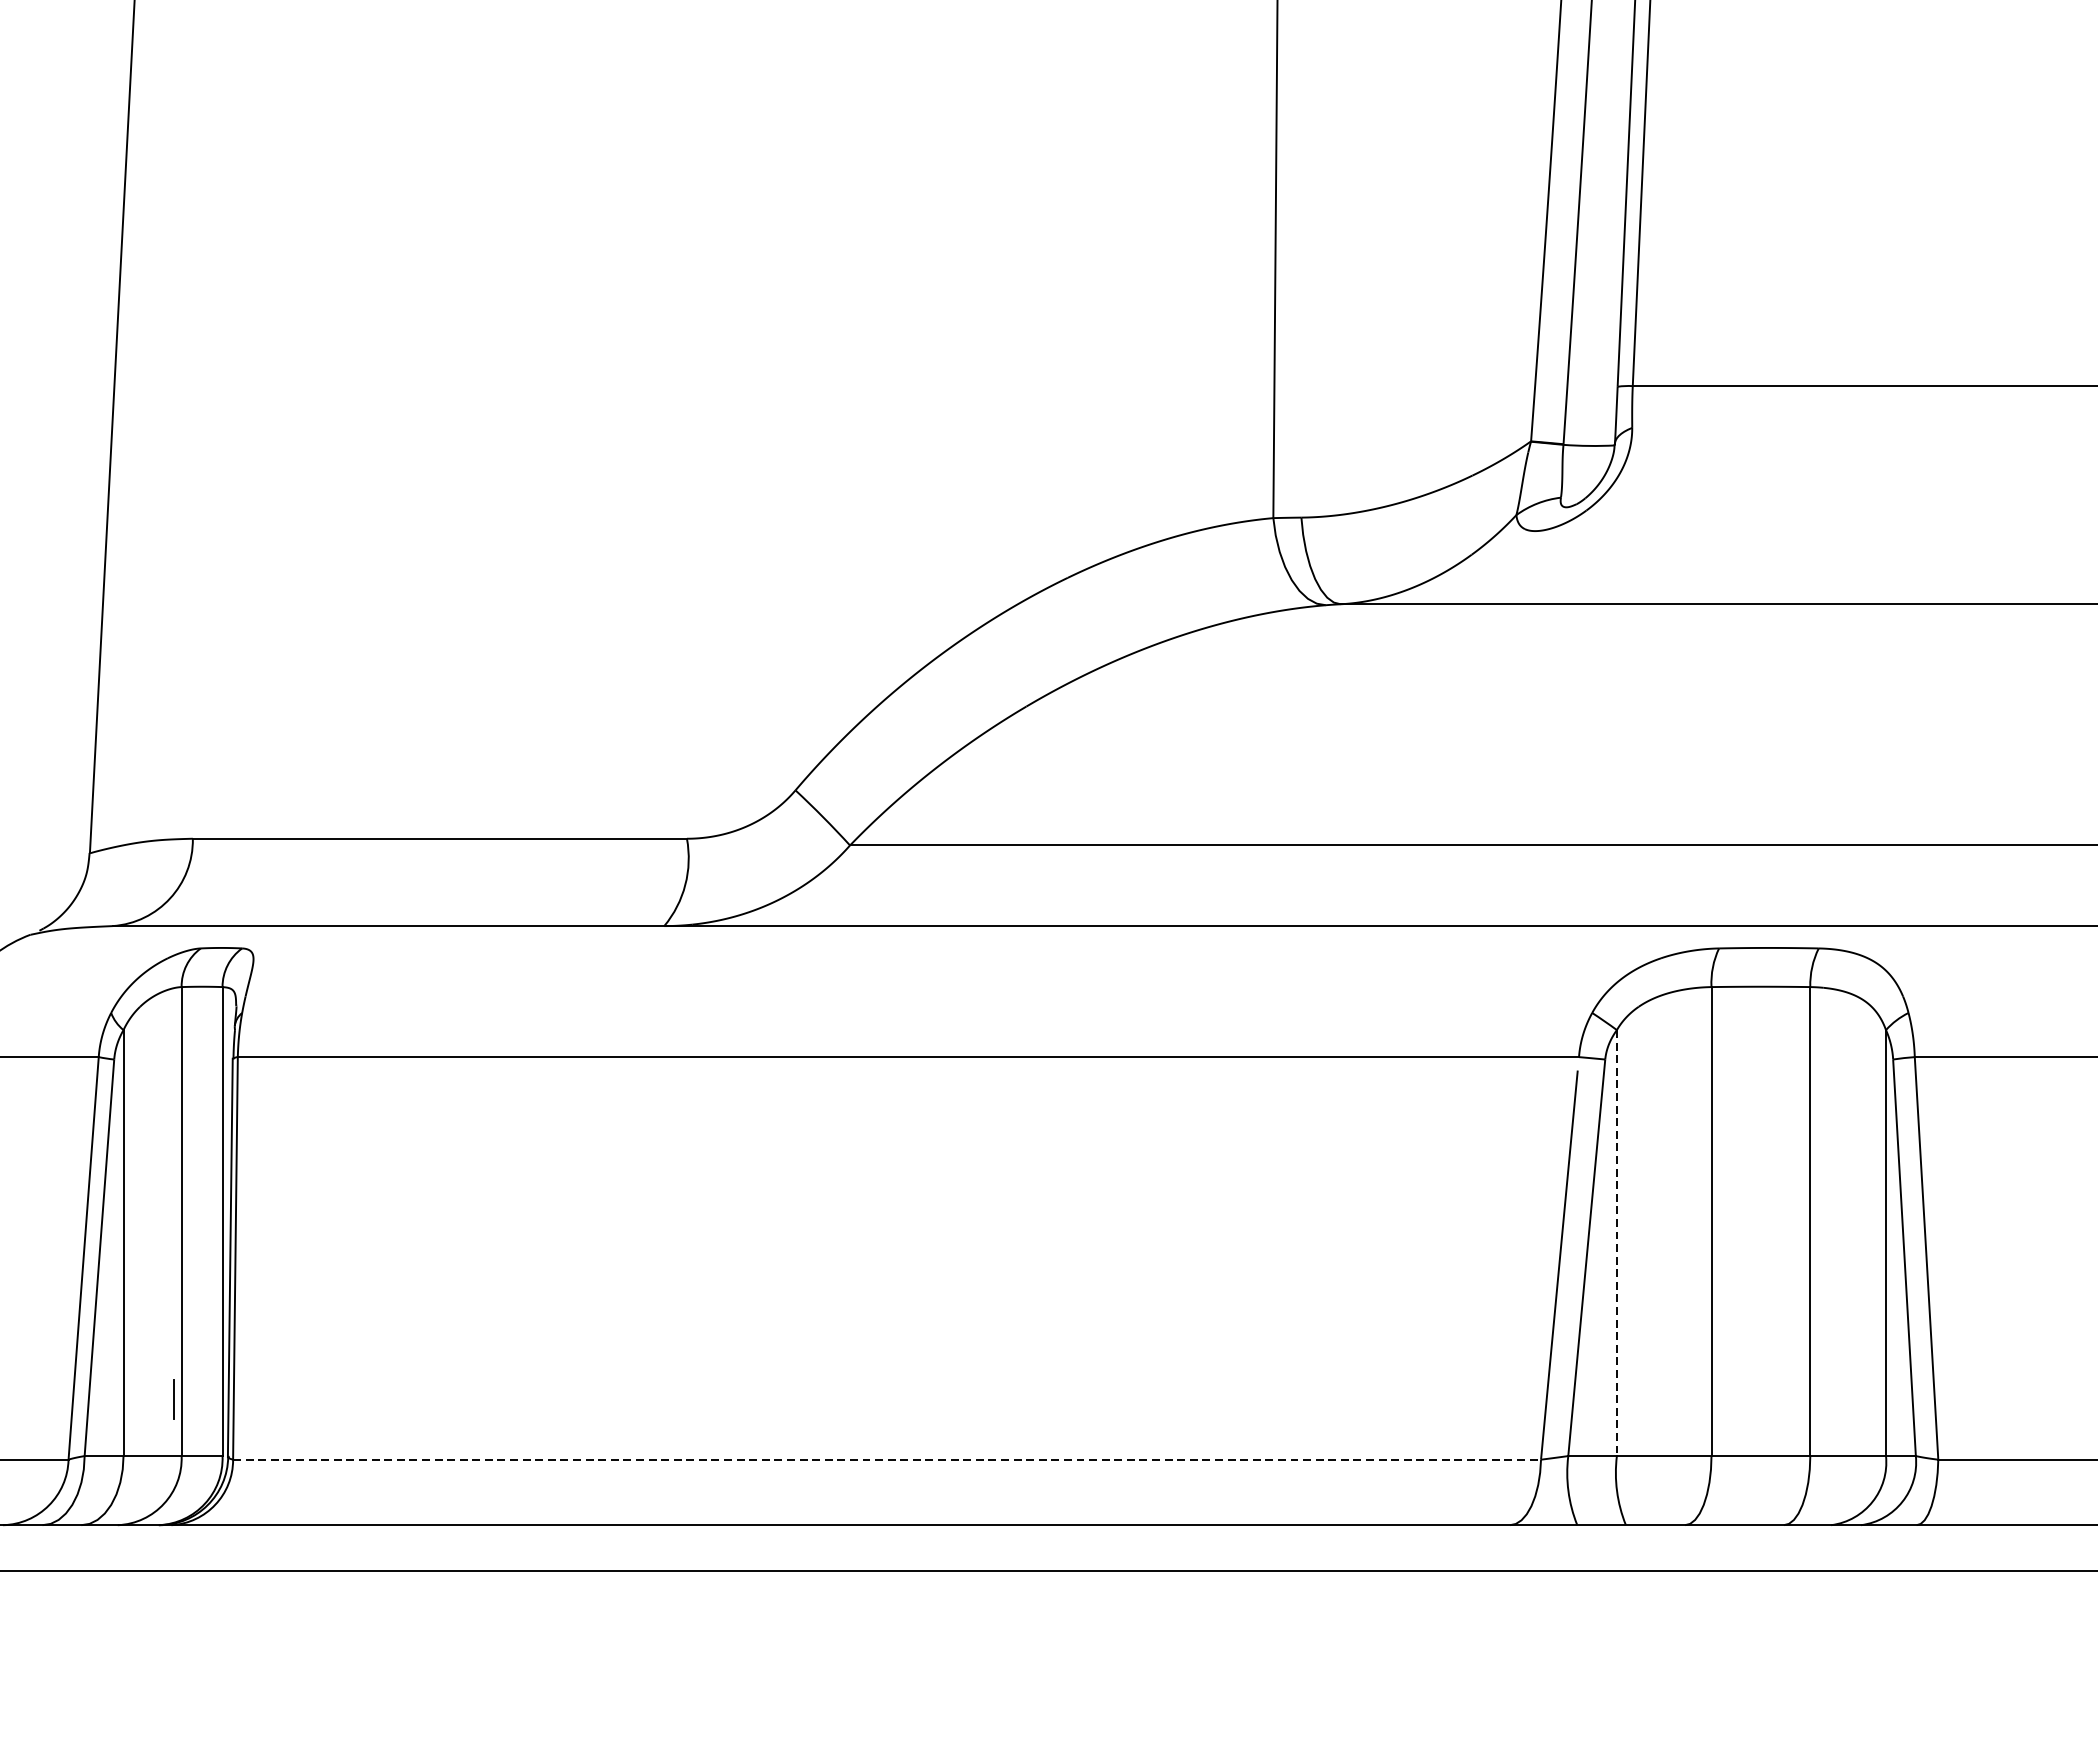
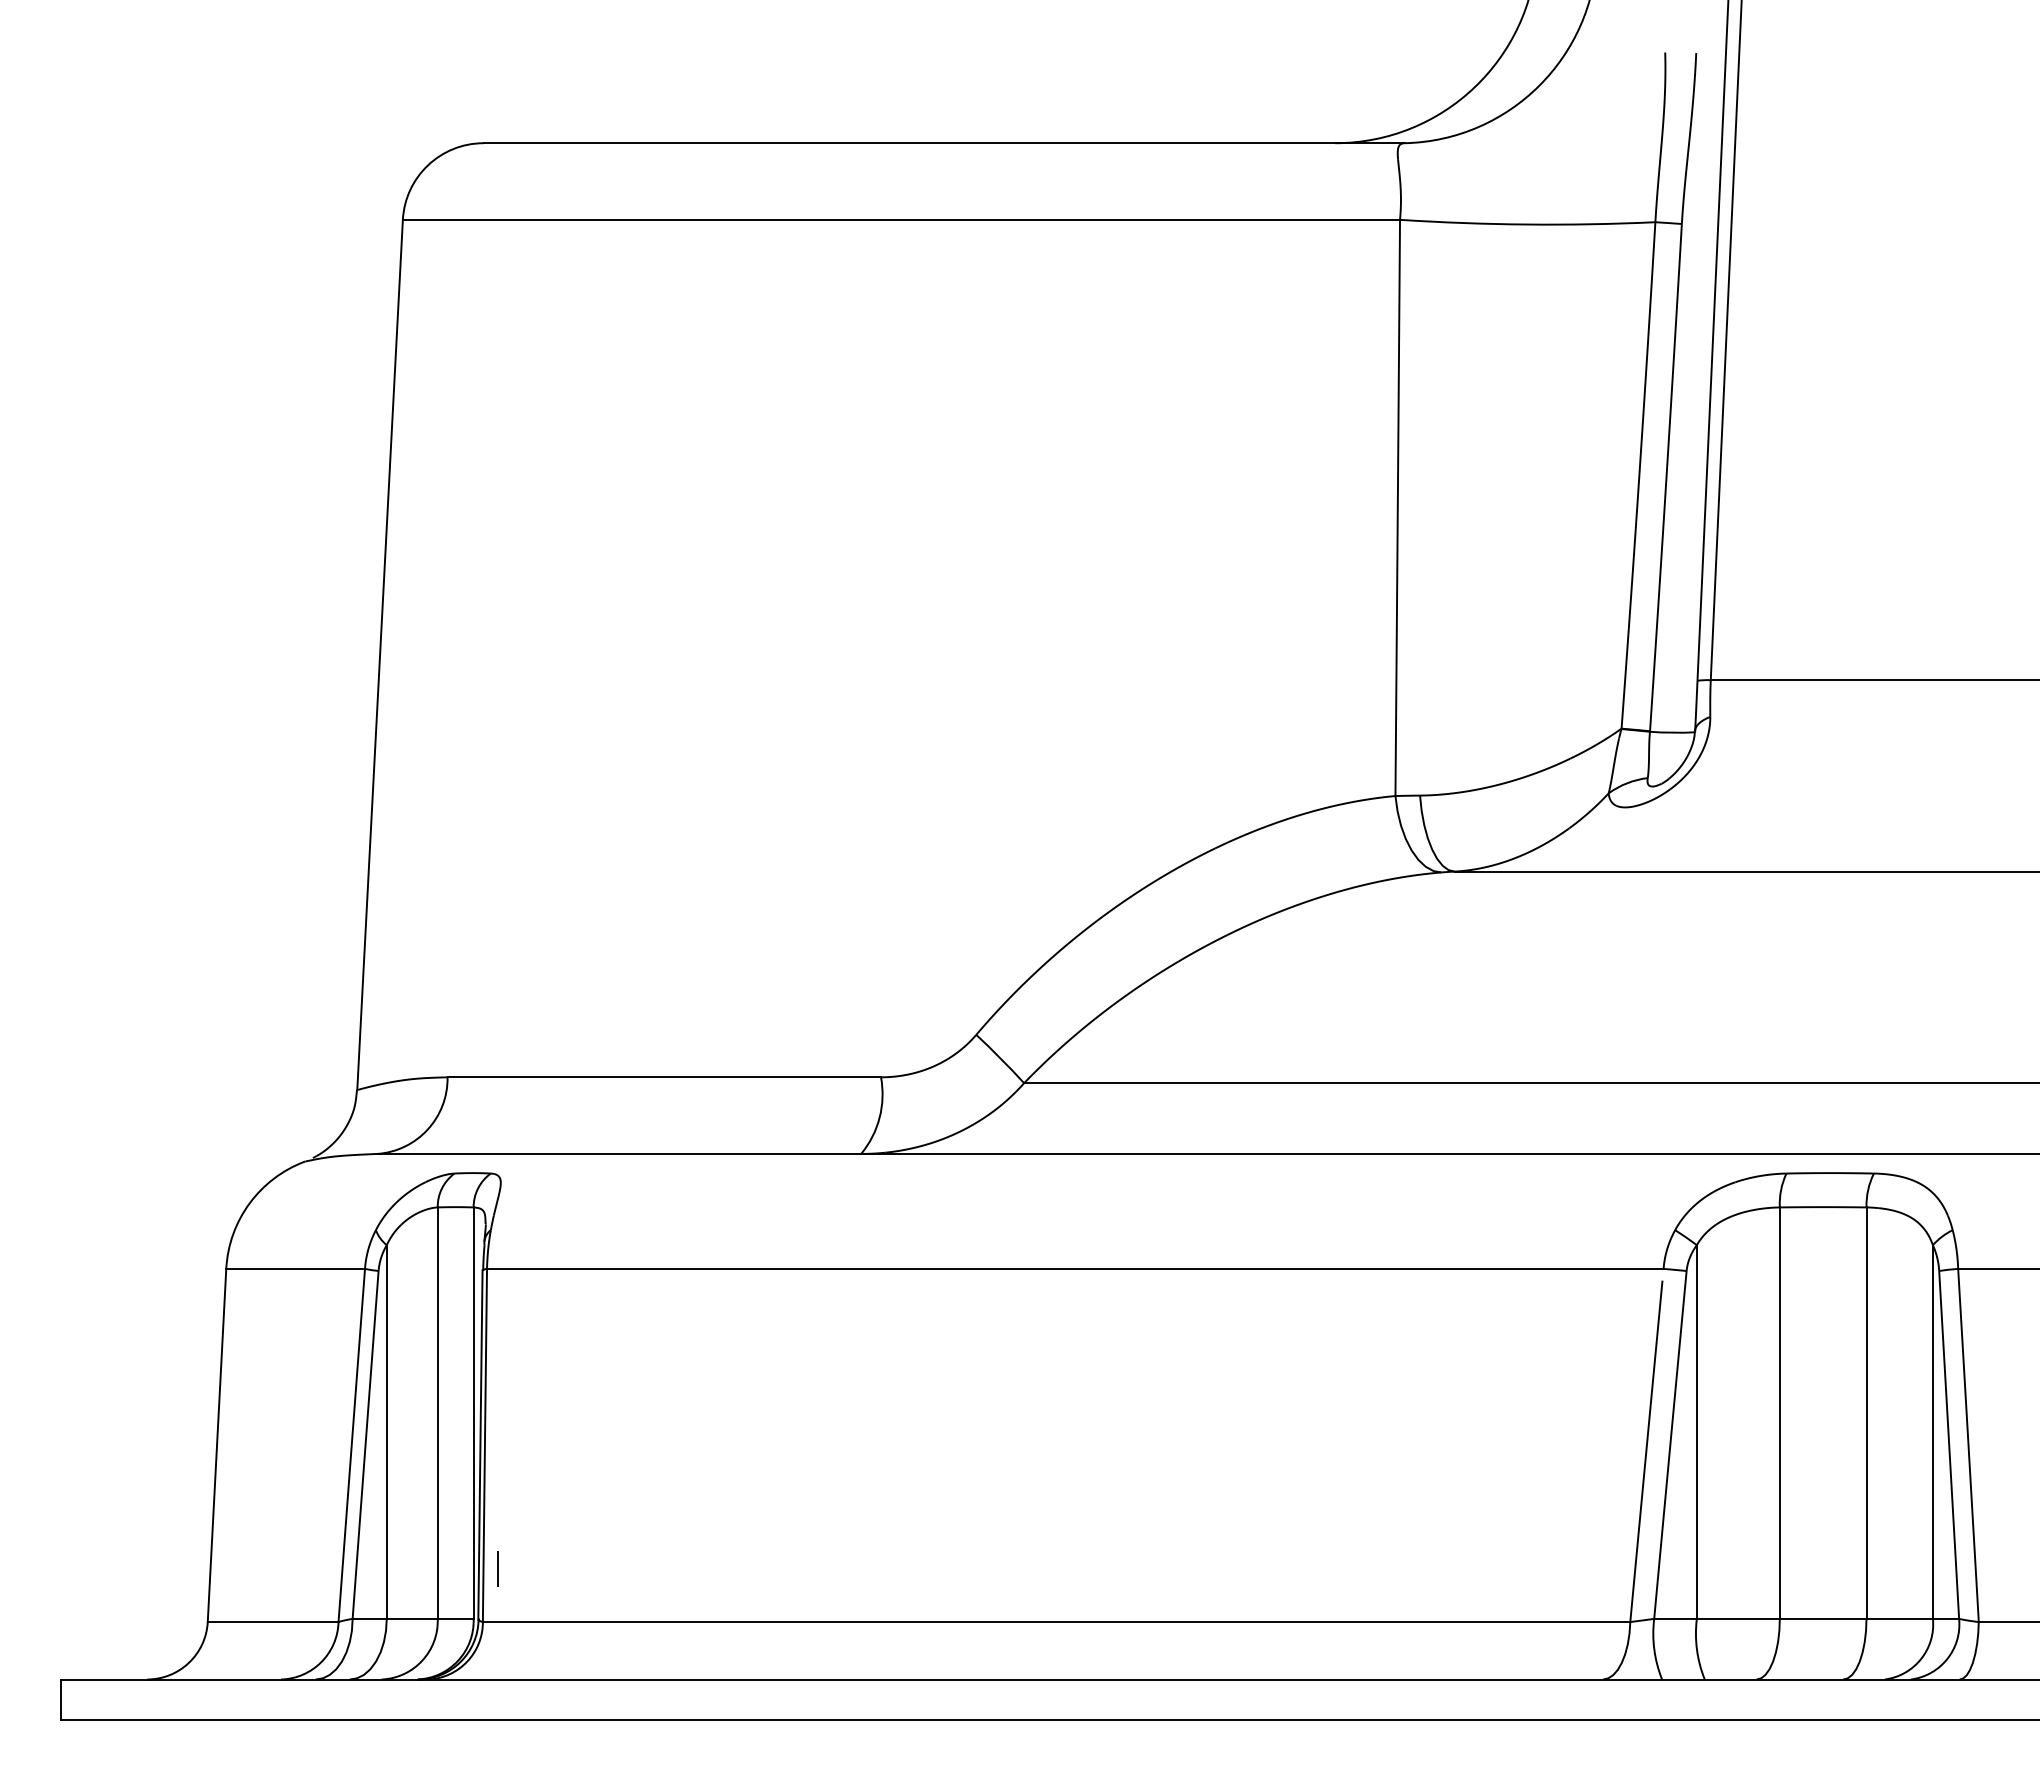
line: (1616, 1243) -> (1696, 1432), dashed -> solid
line: (173, 1398) -> (497, 1568), moved
line: (886, 1460) -> (1056, 1622), dashed -> solid

